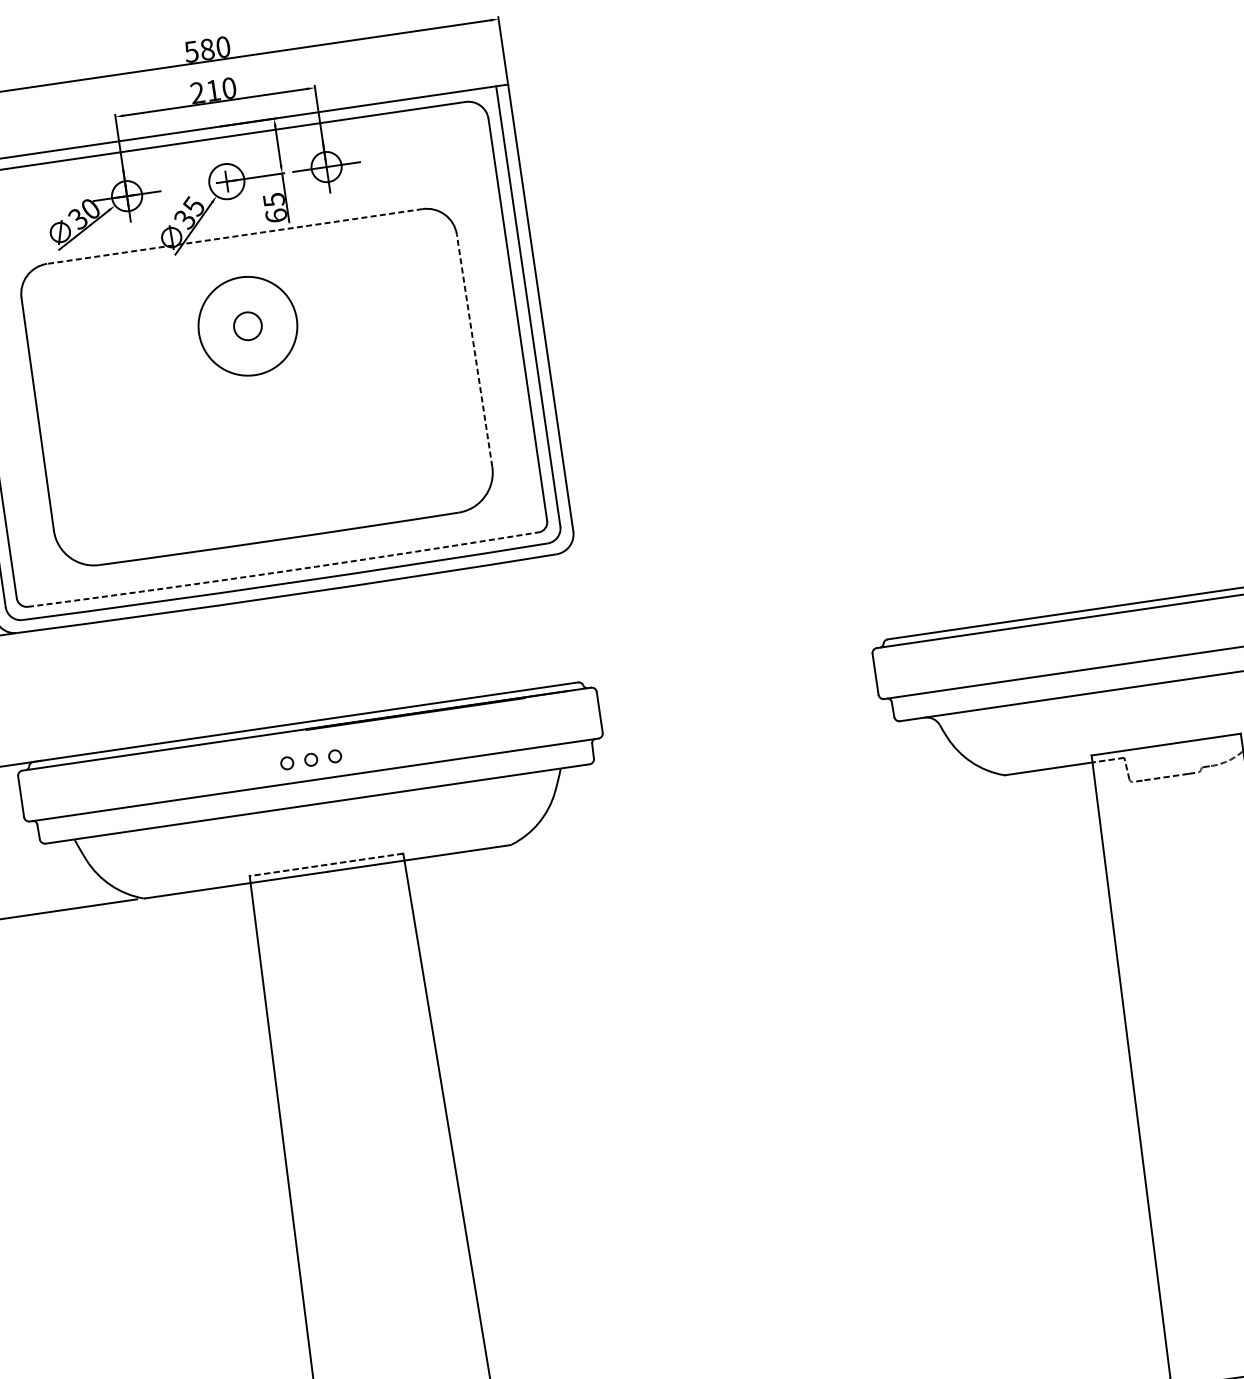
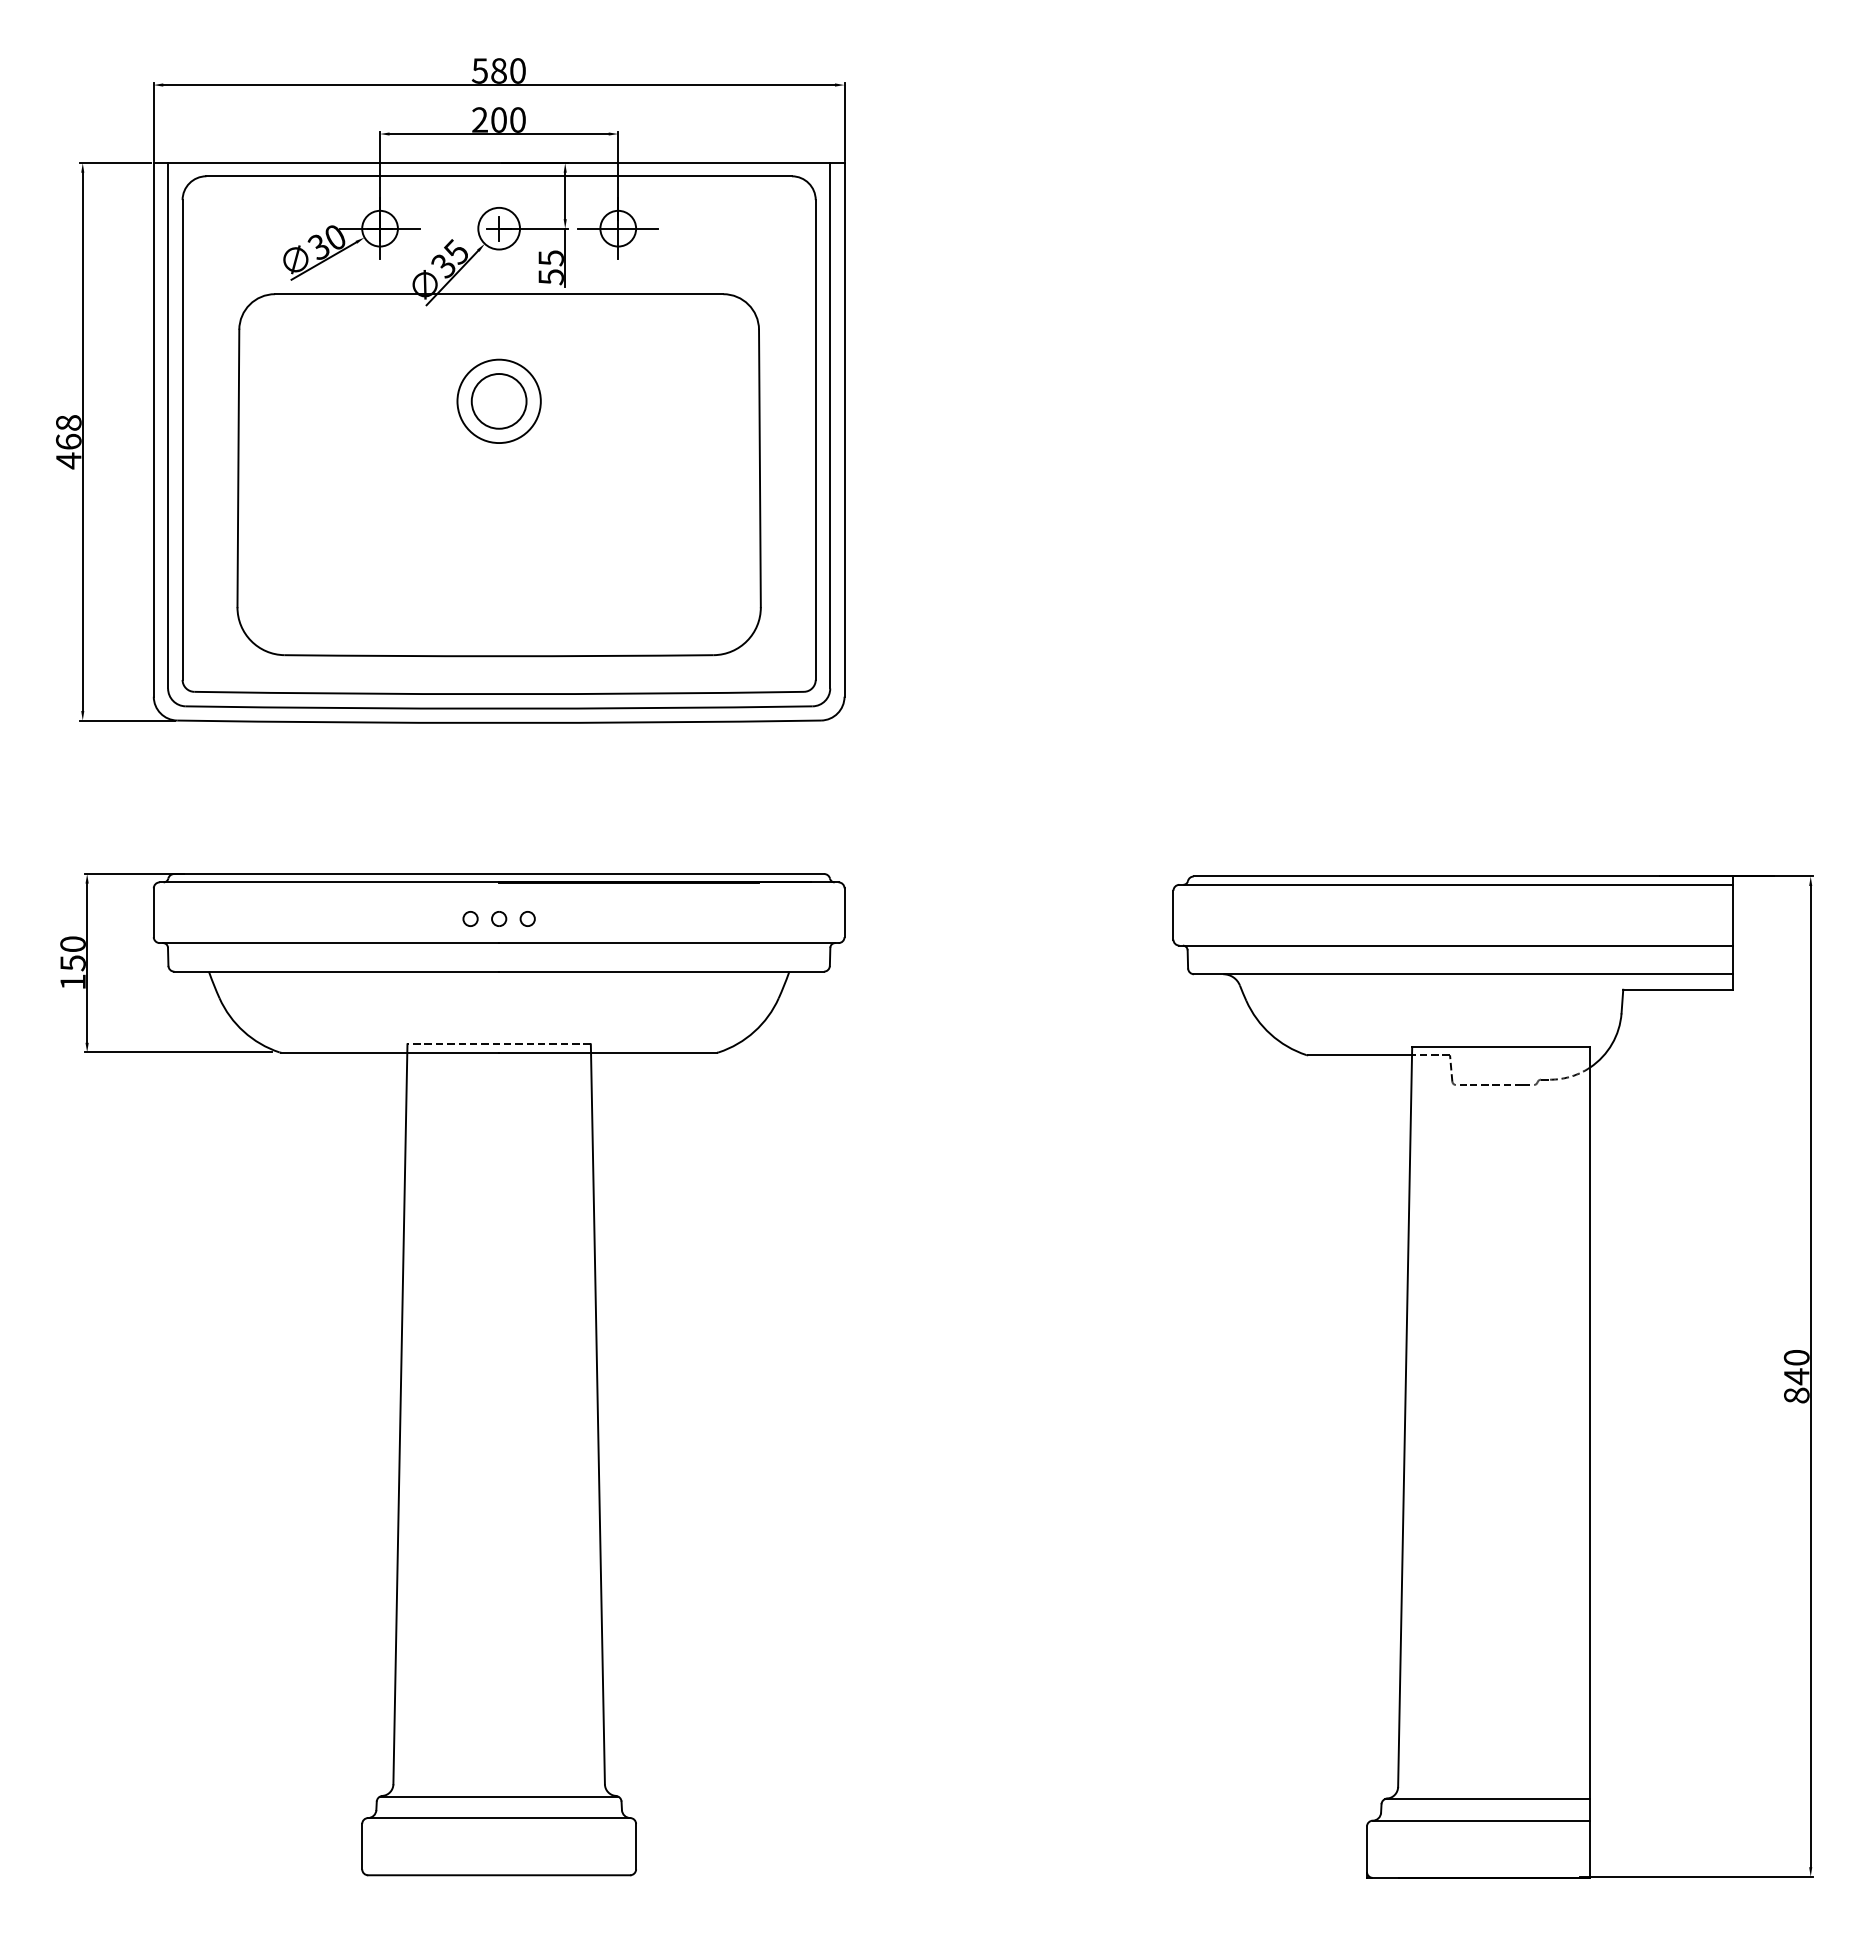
text: (212, 90) -> (498, 119), 210 -> 200
text: (275, 216) -> (550, 277), 65 -> 55
line: (234, 236) -> (498, 294), dashed -> solid
circle: (247, 325) -> (498, 400), size x1.67
circle: (247, 326) -> (498, 401), size x0.71
line: (474, 350) -> (759, 468), dashed -> solid
arc: (284, 571) -> (499, 694), dashed -> solid

